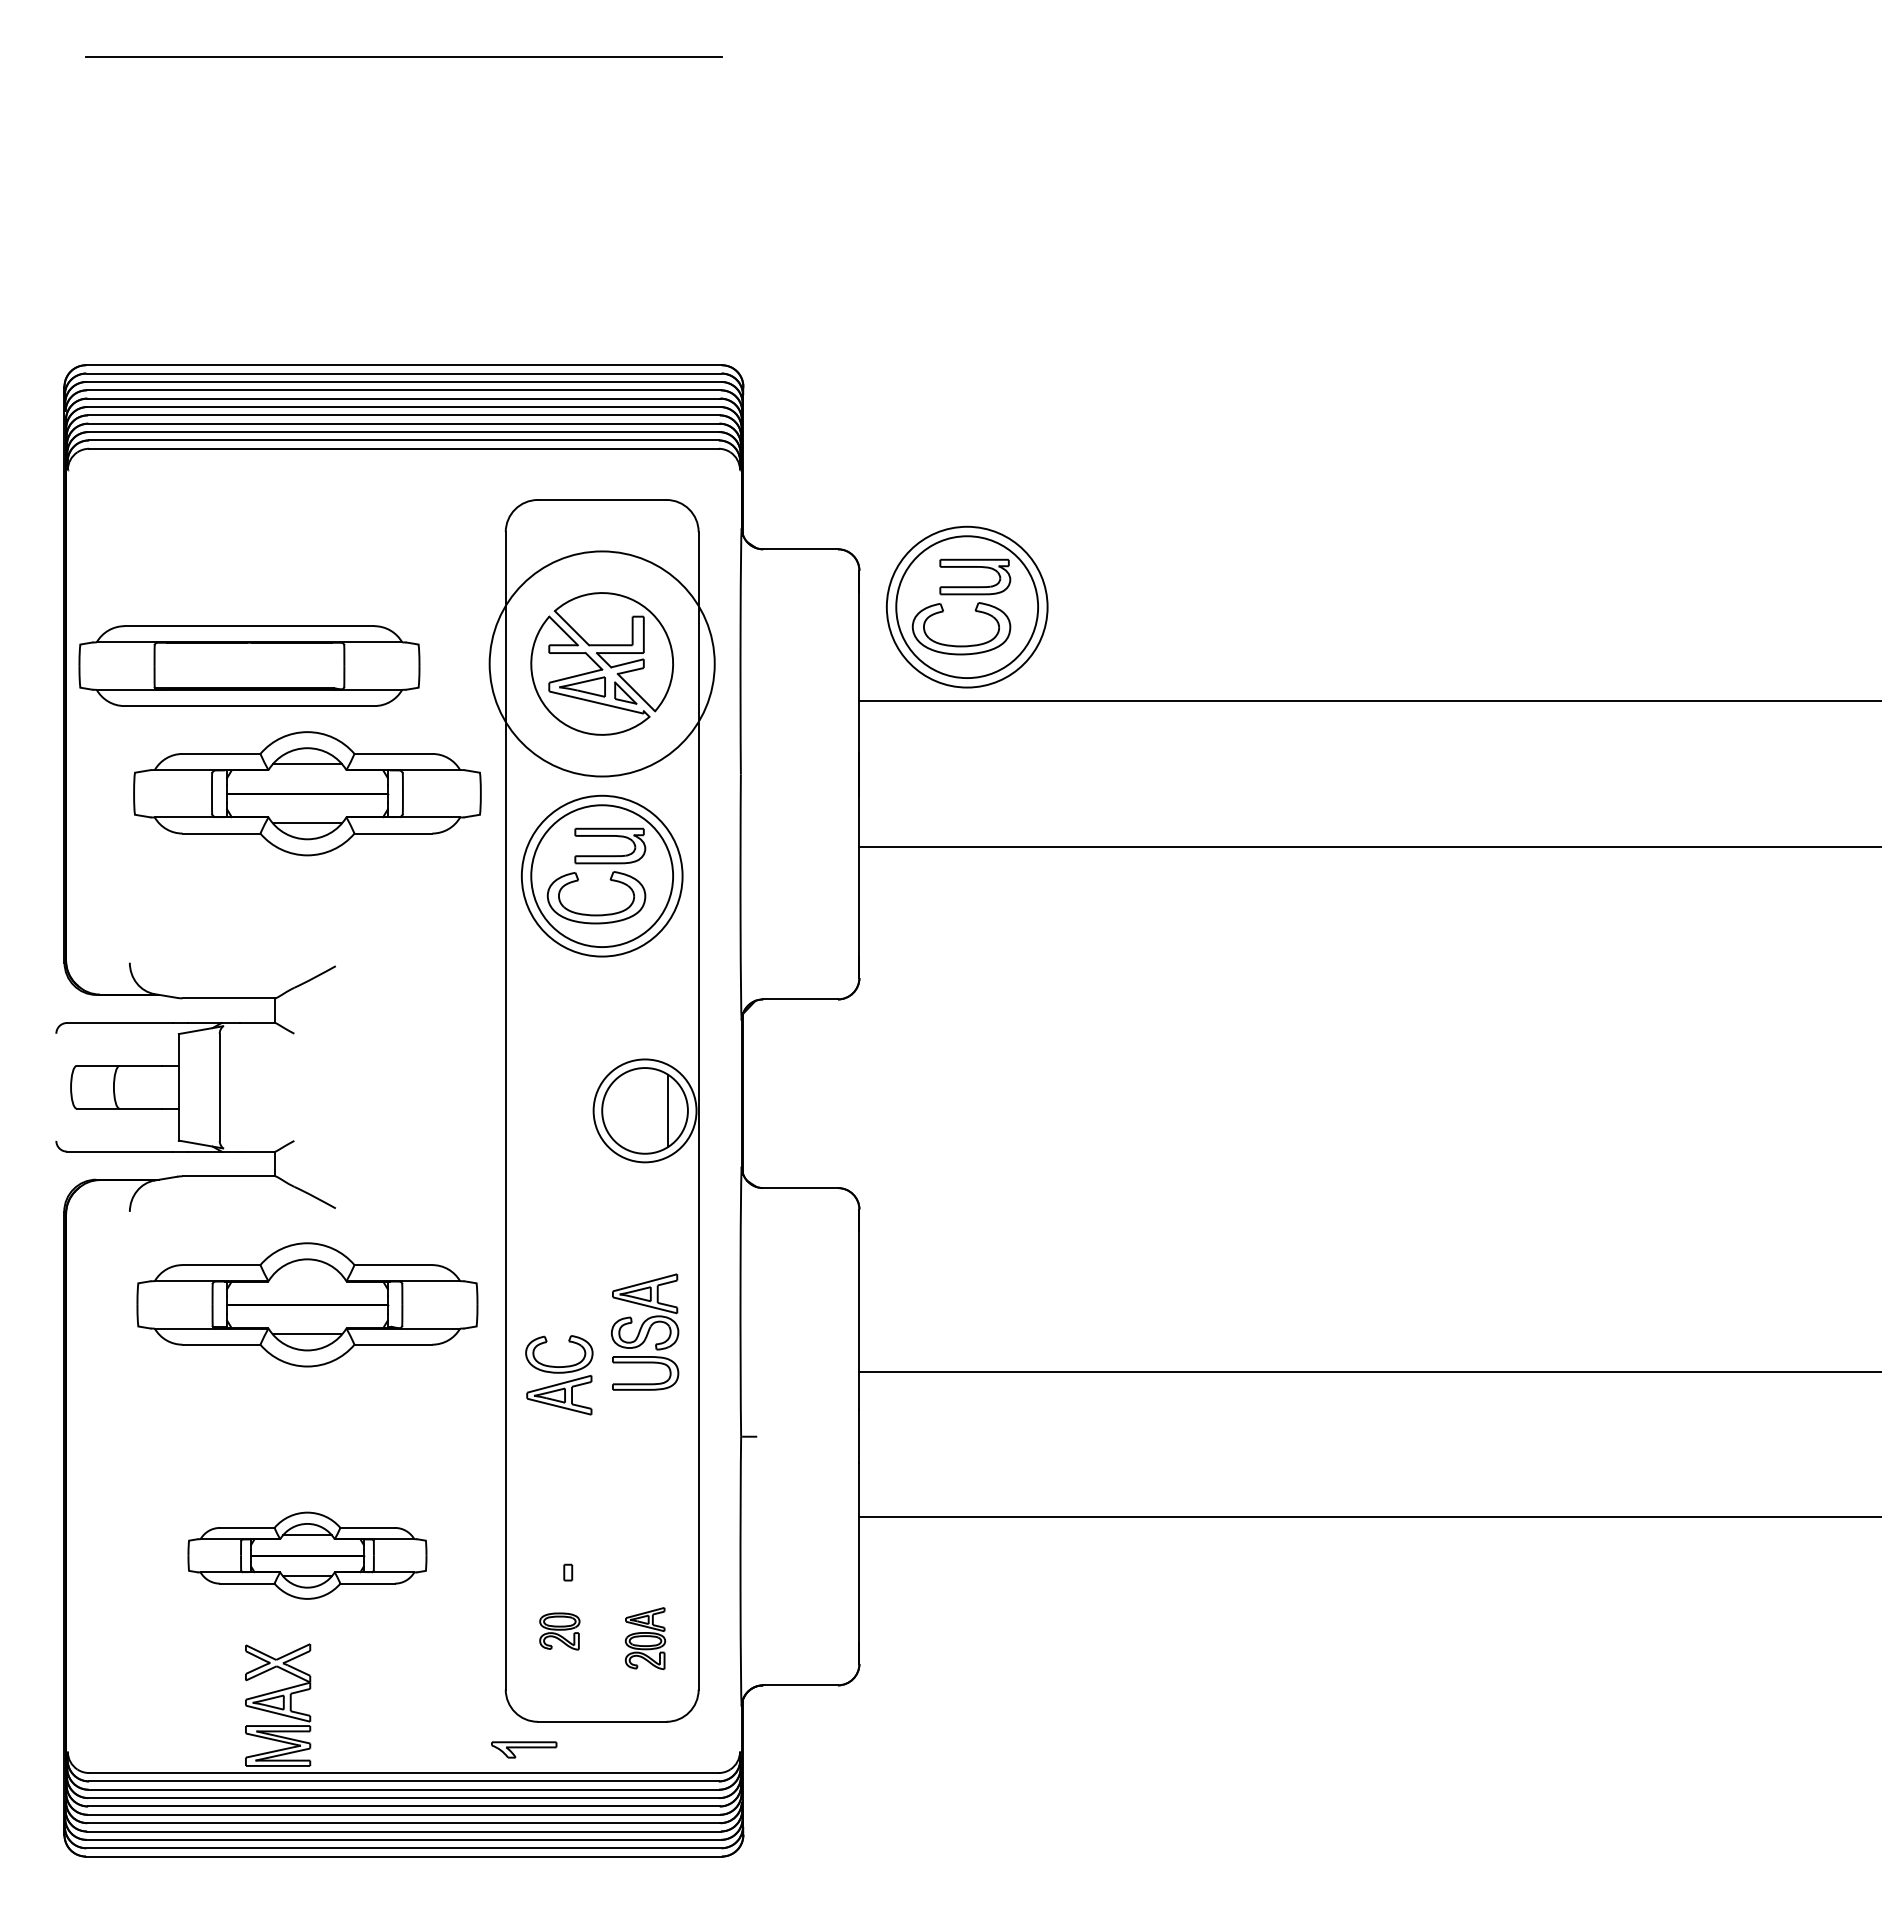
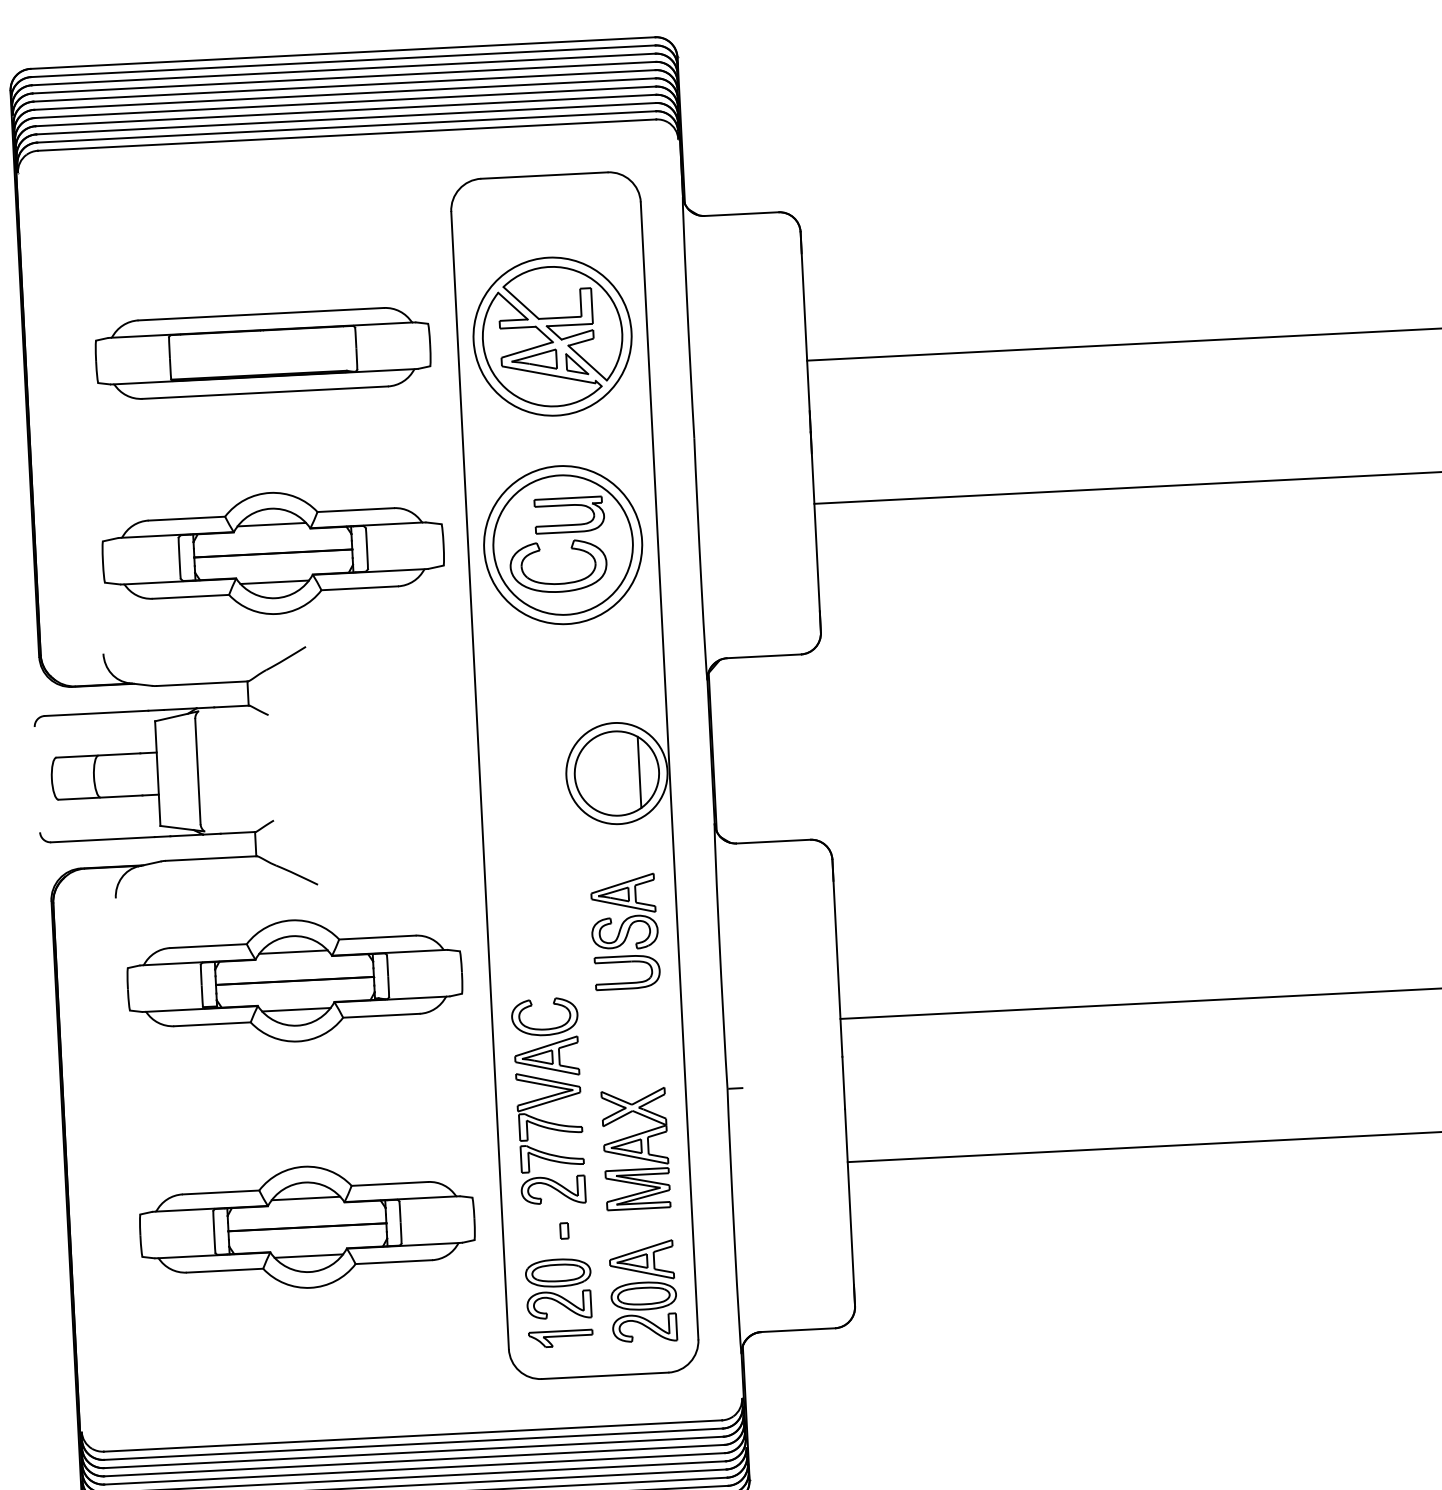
part: (967, 606) -> (908, 262), removed
circle: (601, 663) -> (551, 336), size x0.71
part: (249, 665) -> (263, 352), moved
part: (307, 793) -> (273, 553), moved
line: (307, 1275) -> (293, 952), added
part: (645, 1331) -> (625, 931), moved
part: (560, 1469) -> (551, 1130), added
part: (307, 1555) -> (307, 1227), size x1.43
part: (559, 1631) -> (558, 1289), size x1.67
part: (645, 1638) -> (643, 1291), size x1.67
part: (278, 1704) -> (636, 1148), moved
part: (524, 1749) -> (561, 1338), moved

